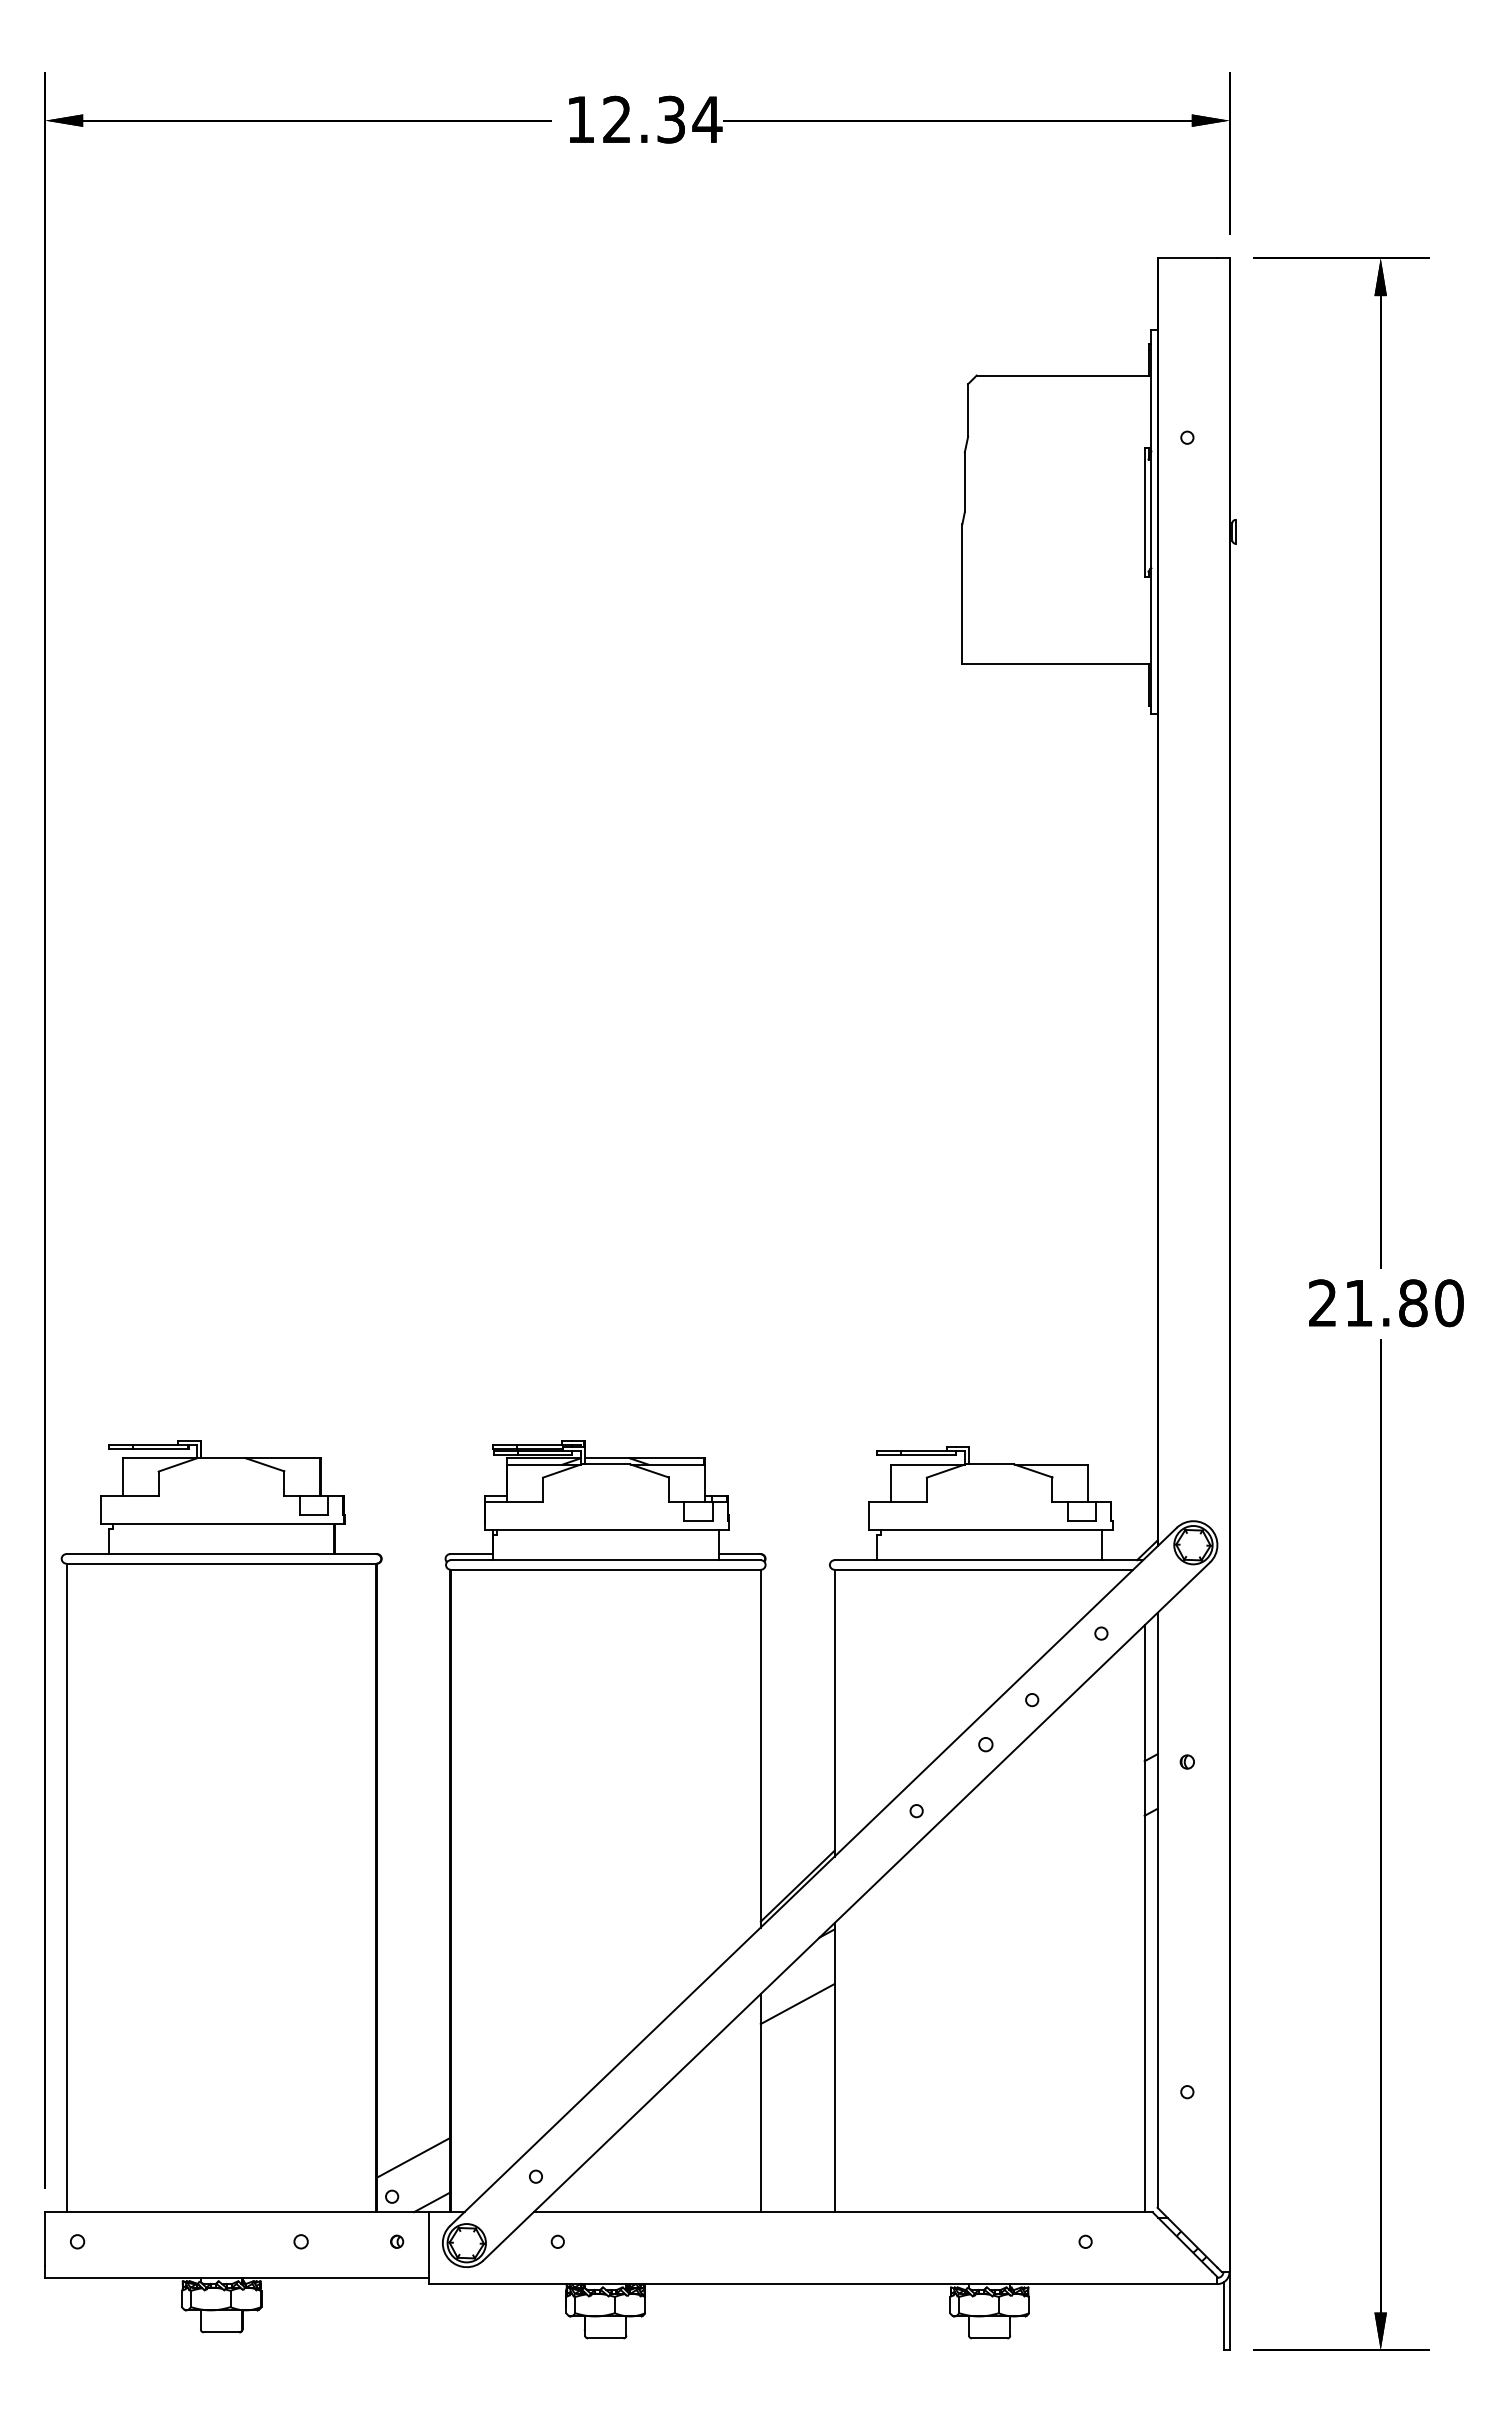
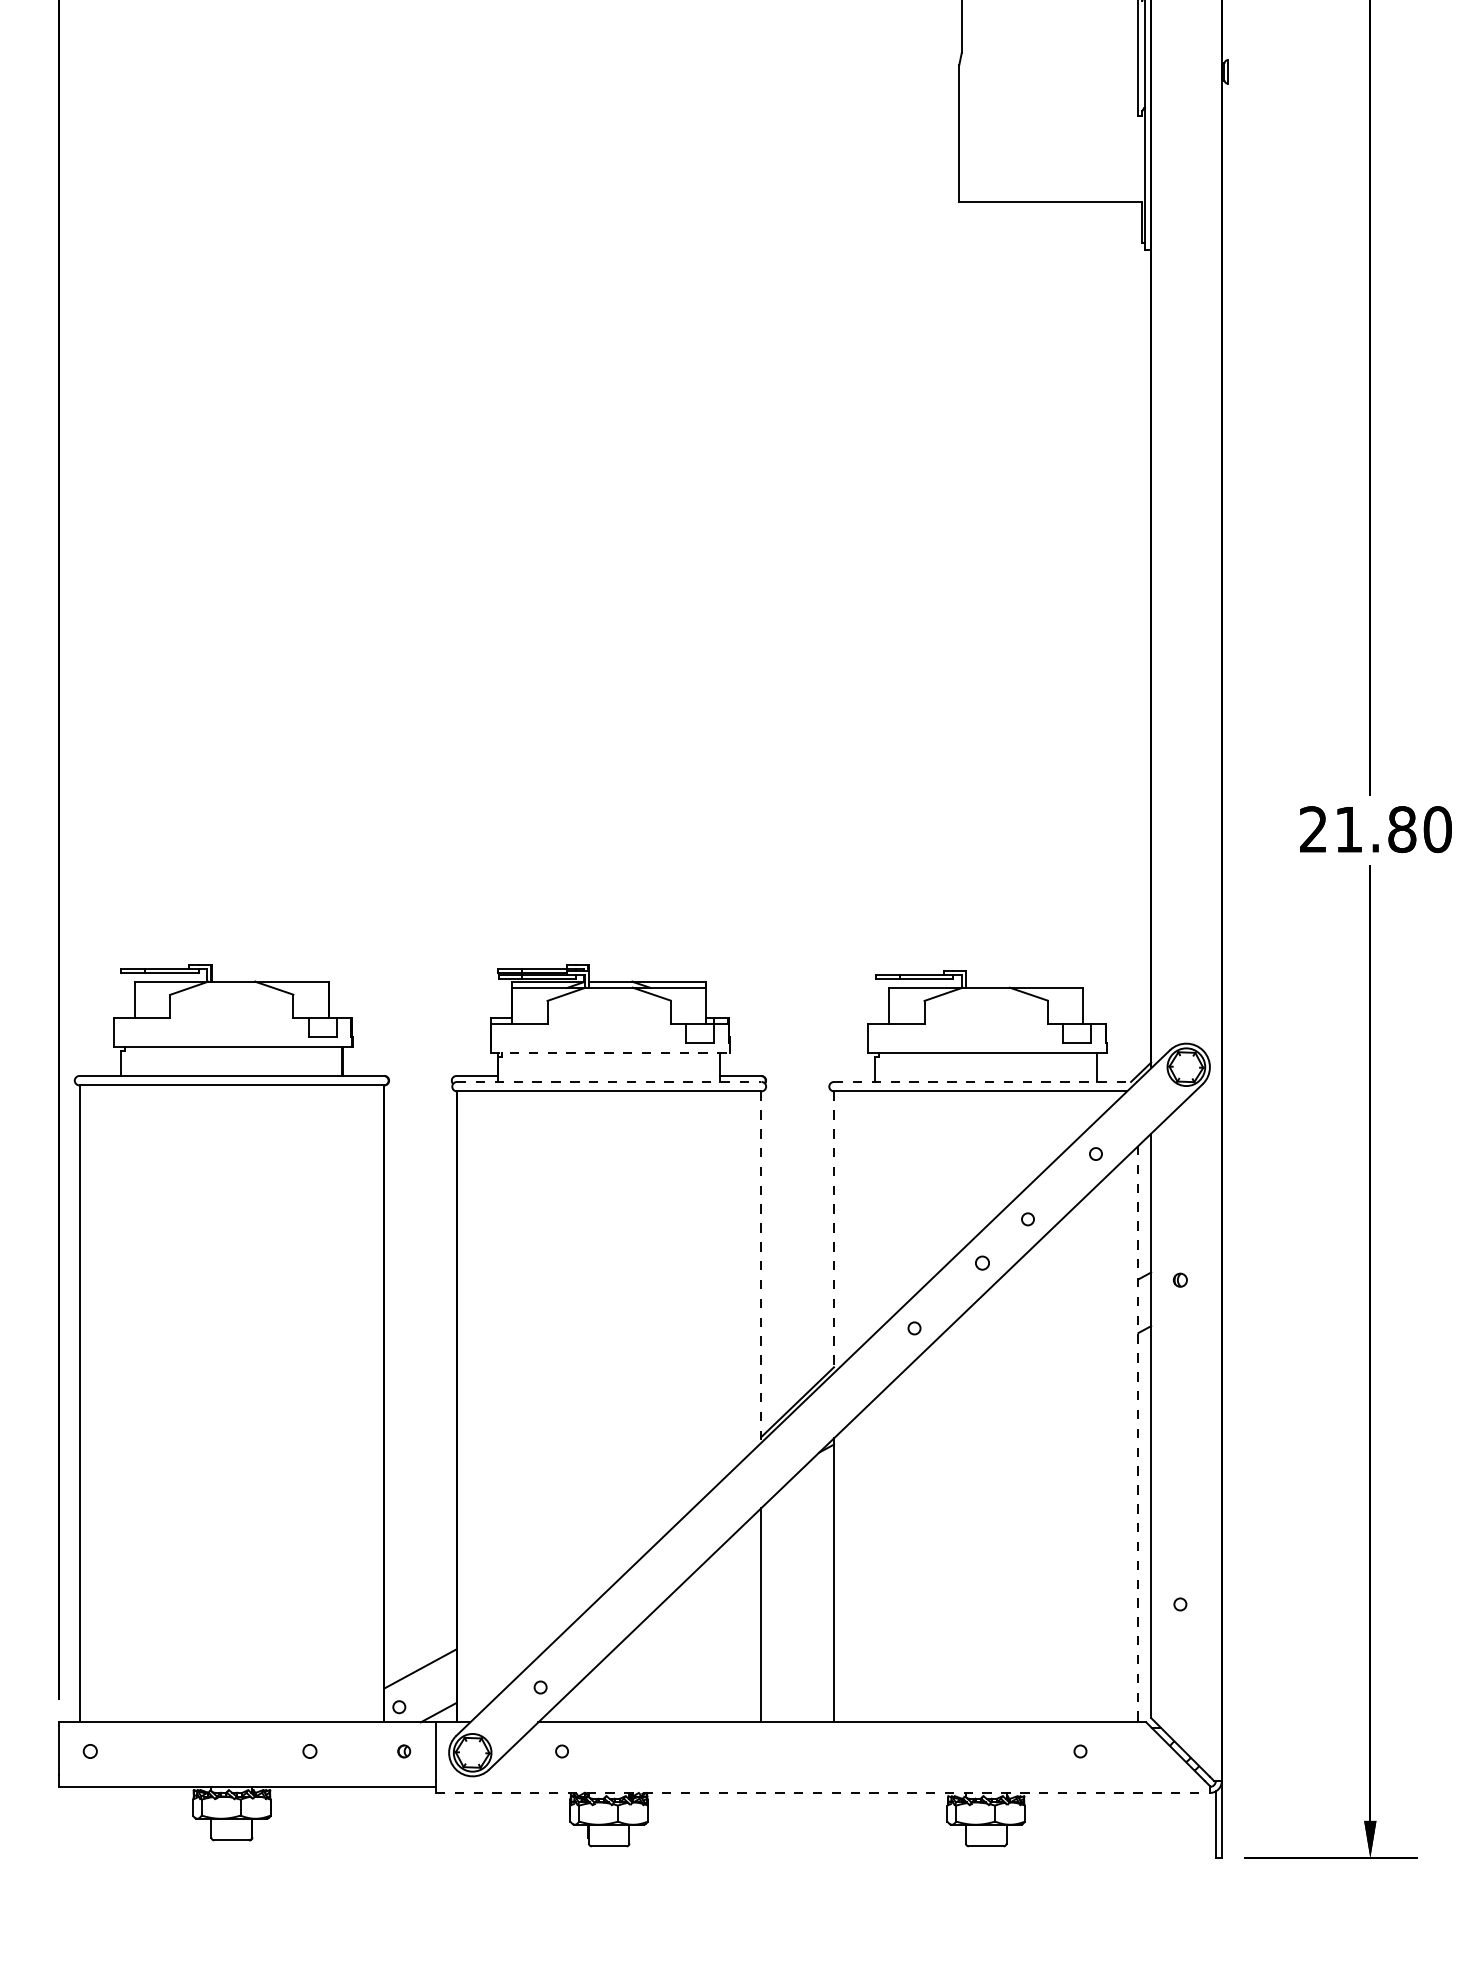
line: (607, 1530) -> (610, 1052), solid -> dashed
line: (605, 1560) -> (608, 1082), solid -> dashed
line: (989, 1560) -> (986, 1082), solid -> dashed
line: (834, 1713) -> (833, 1232), solid -> dashed
line: (760, 1748) -> (761, 1266), solid -> dashed
line: (1144, 1919) -> (1138, 1434), solid -> dashed
line: (797, 2003) -> (797, 1517), removed
line: (823, 2284) -> (823, 1793), solid -> dashed

